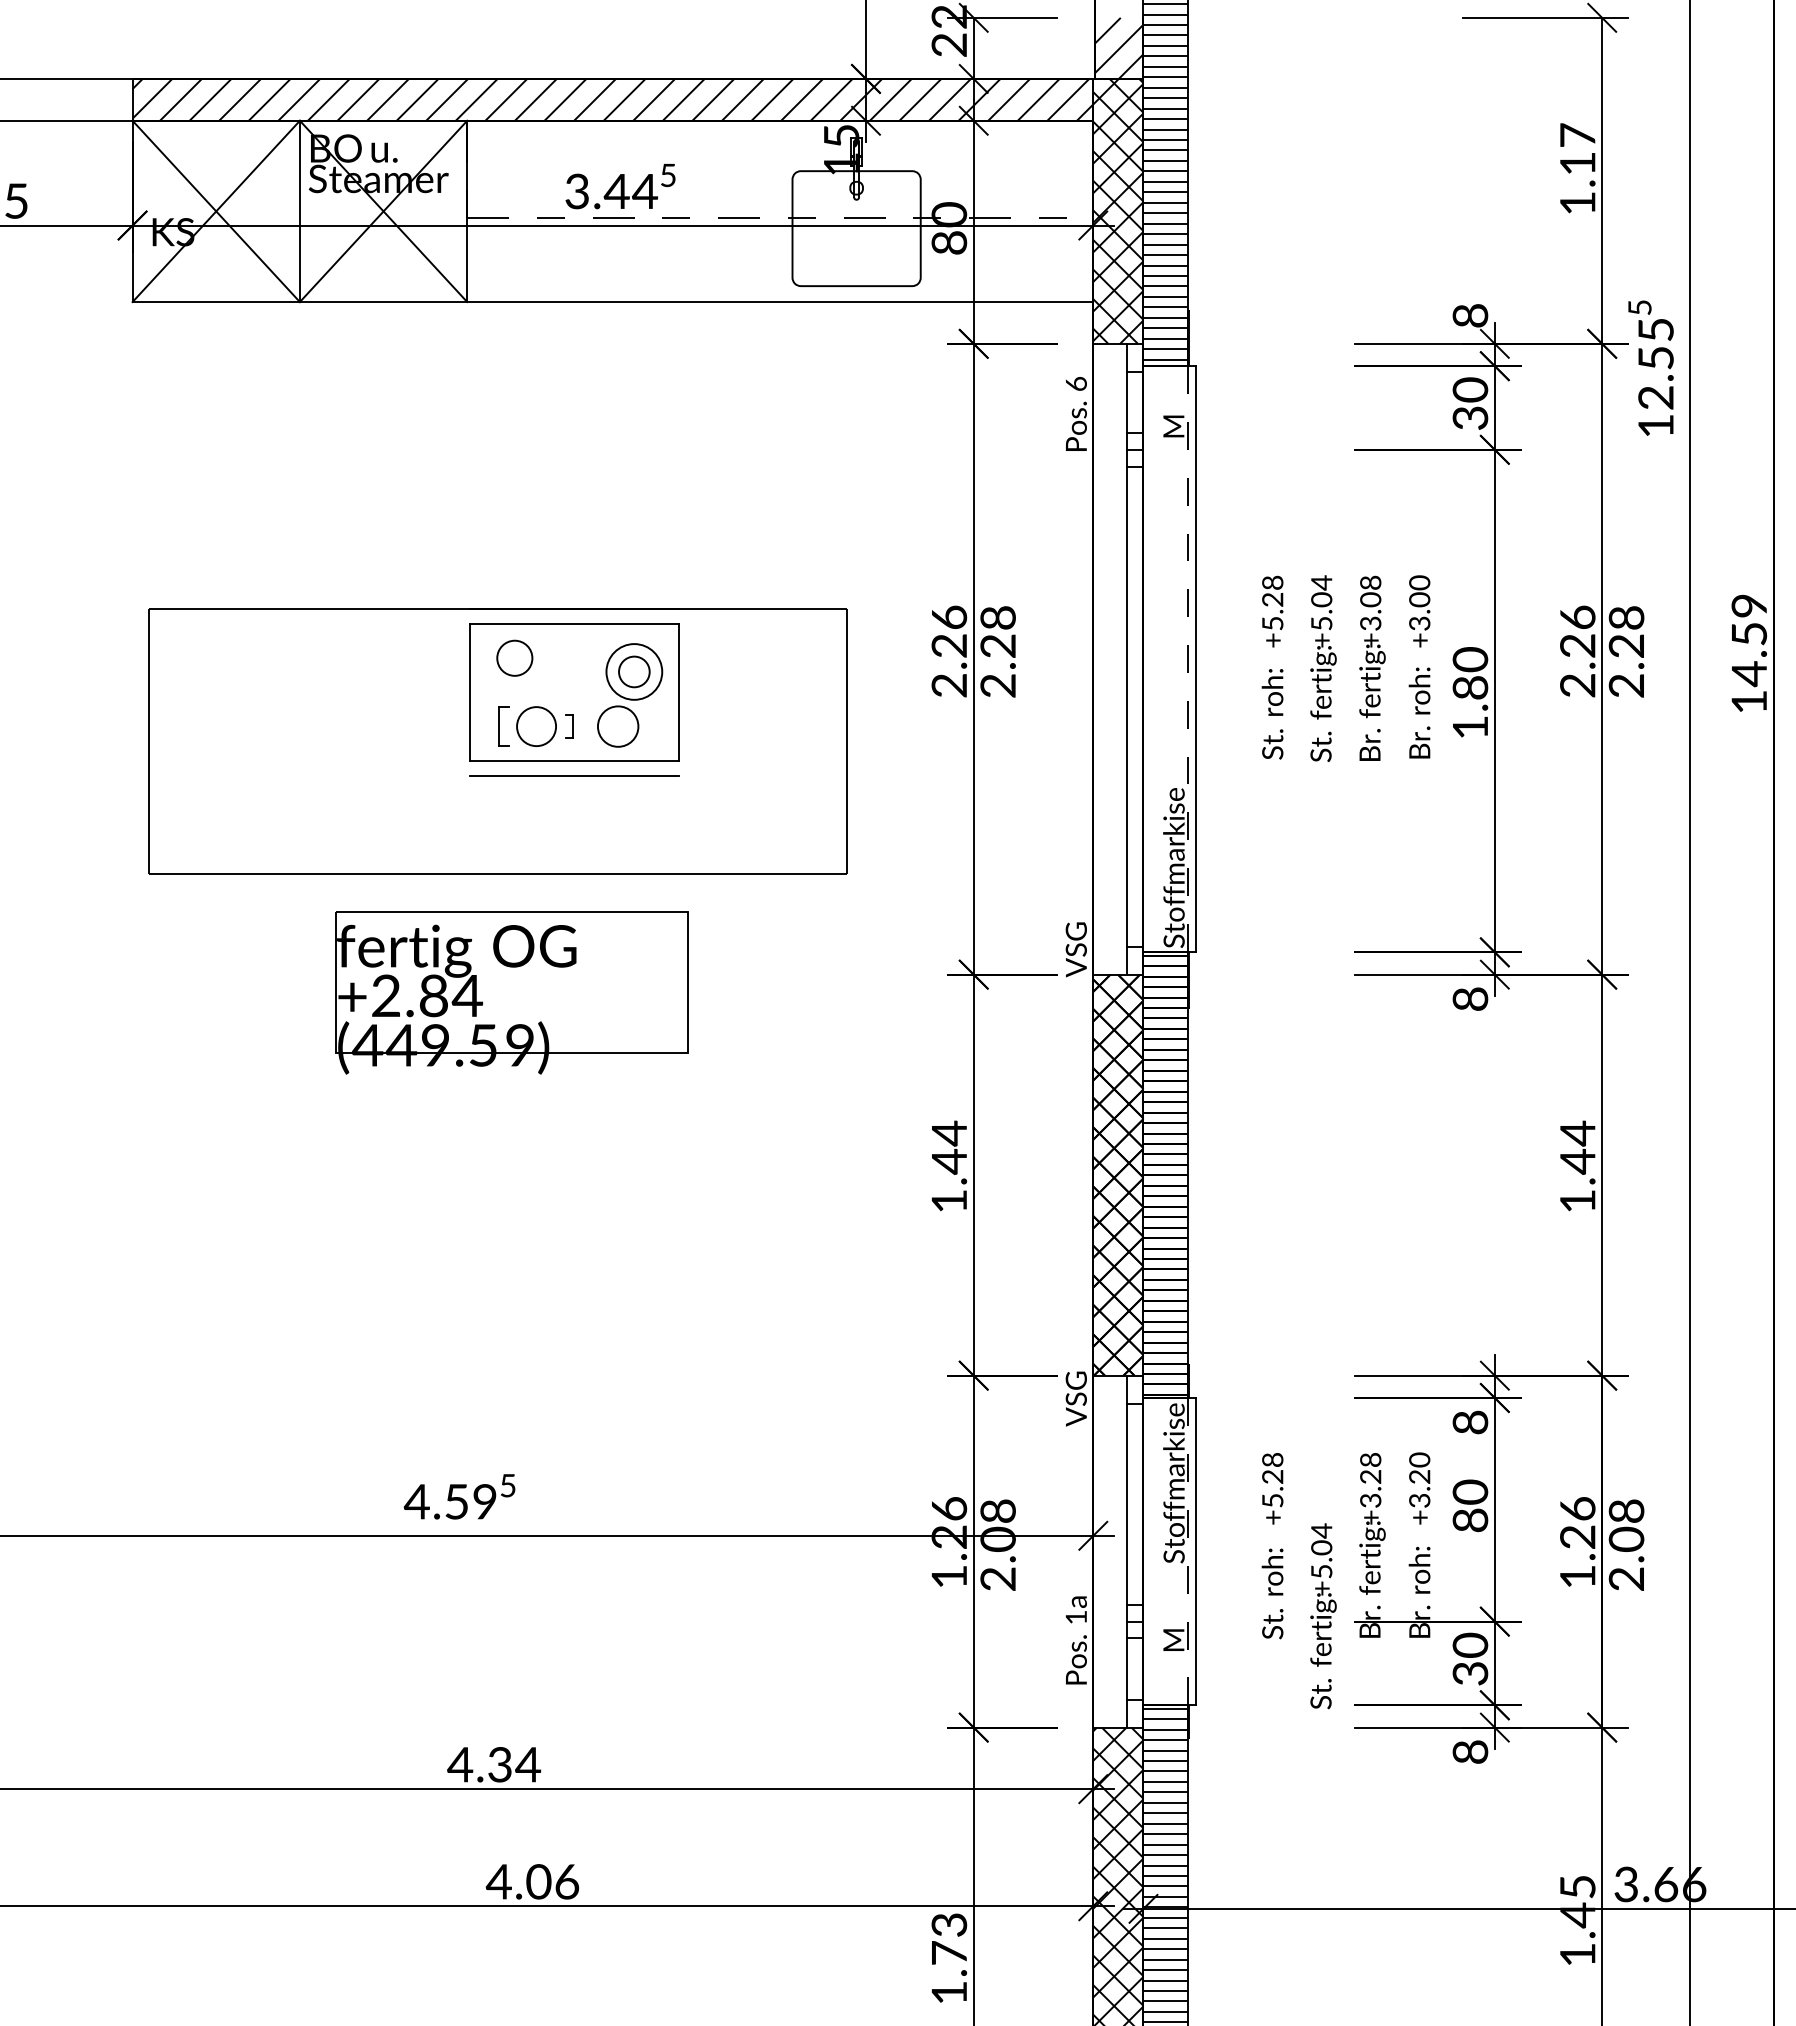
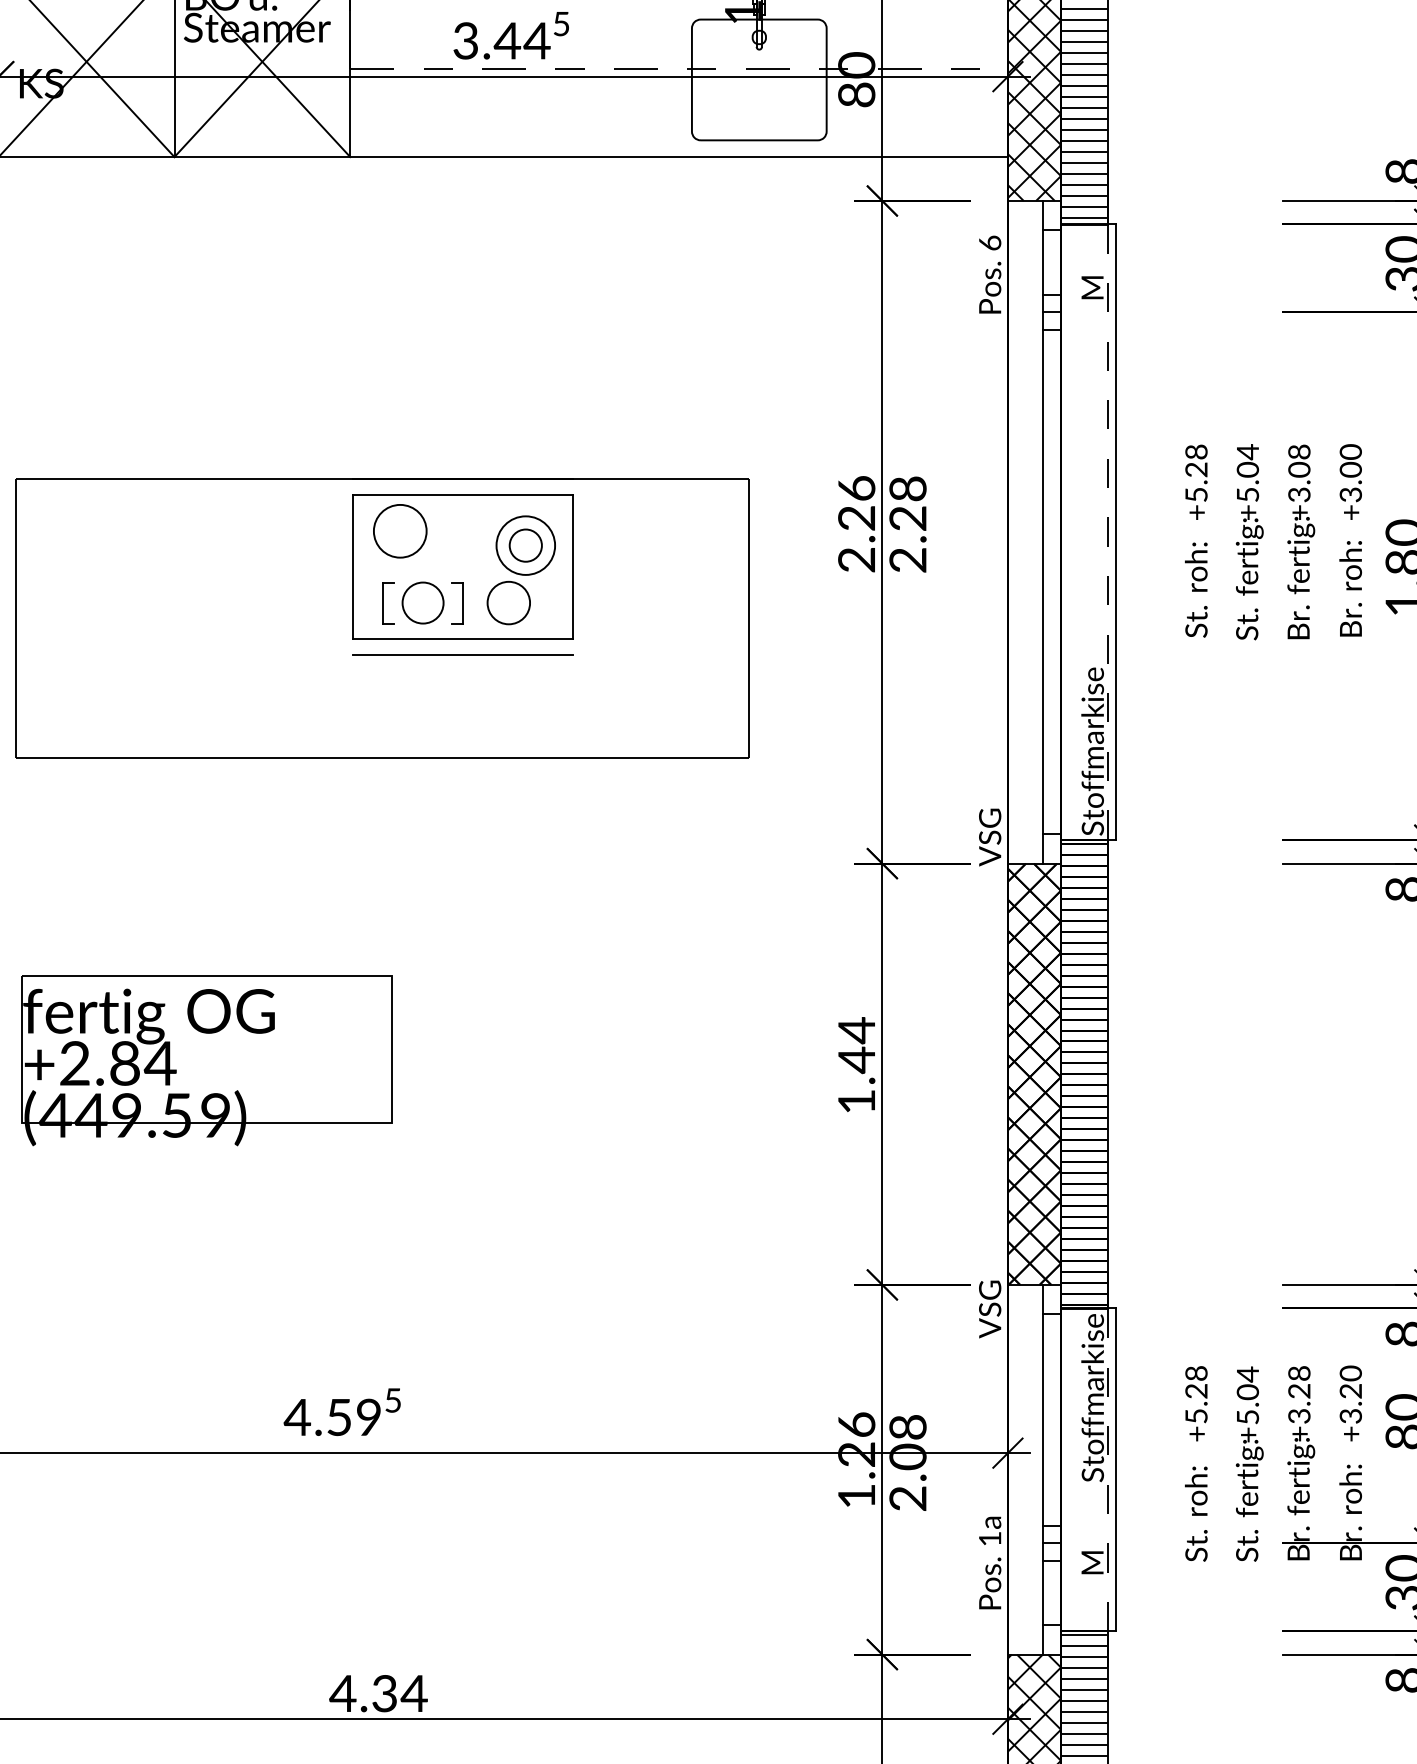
circle: (514, 658) -> (399, 531), size x1.43
part: (569, 726) -> (457, 602), size x1.67
part: (511, 992) -> (206, 1059), moved
text: (1323, 1616) -> (1249, 1464), moved

